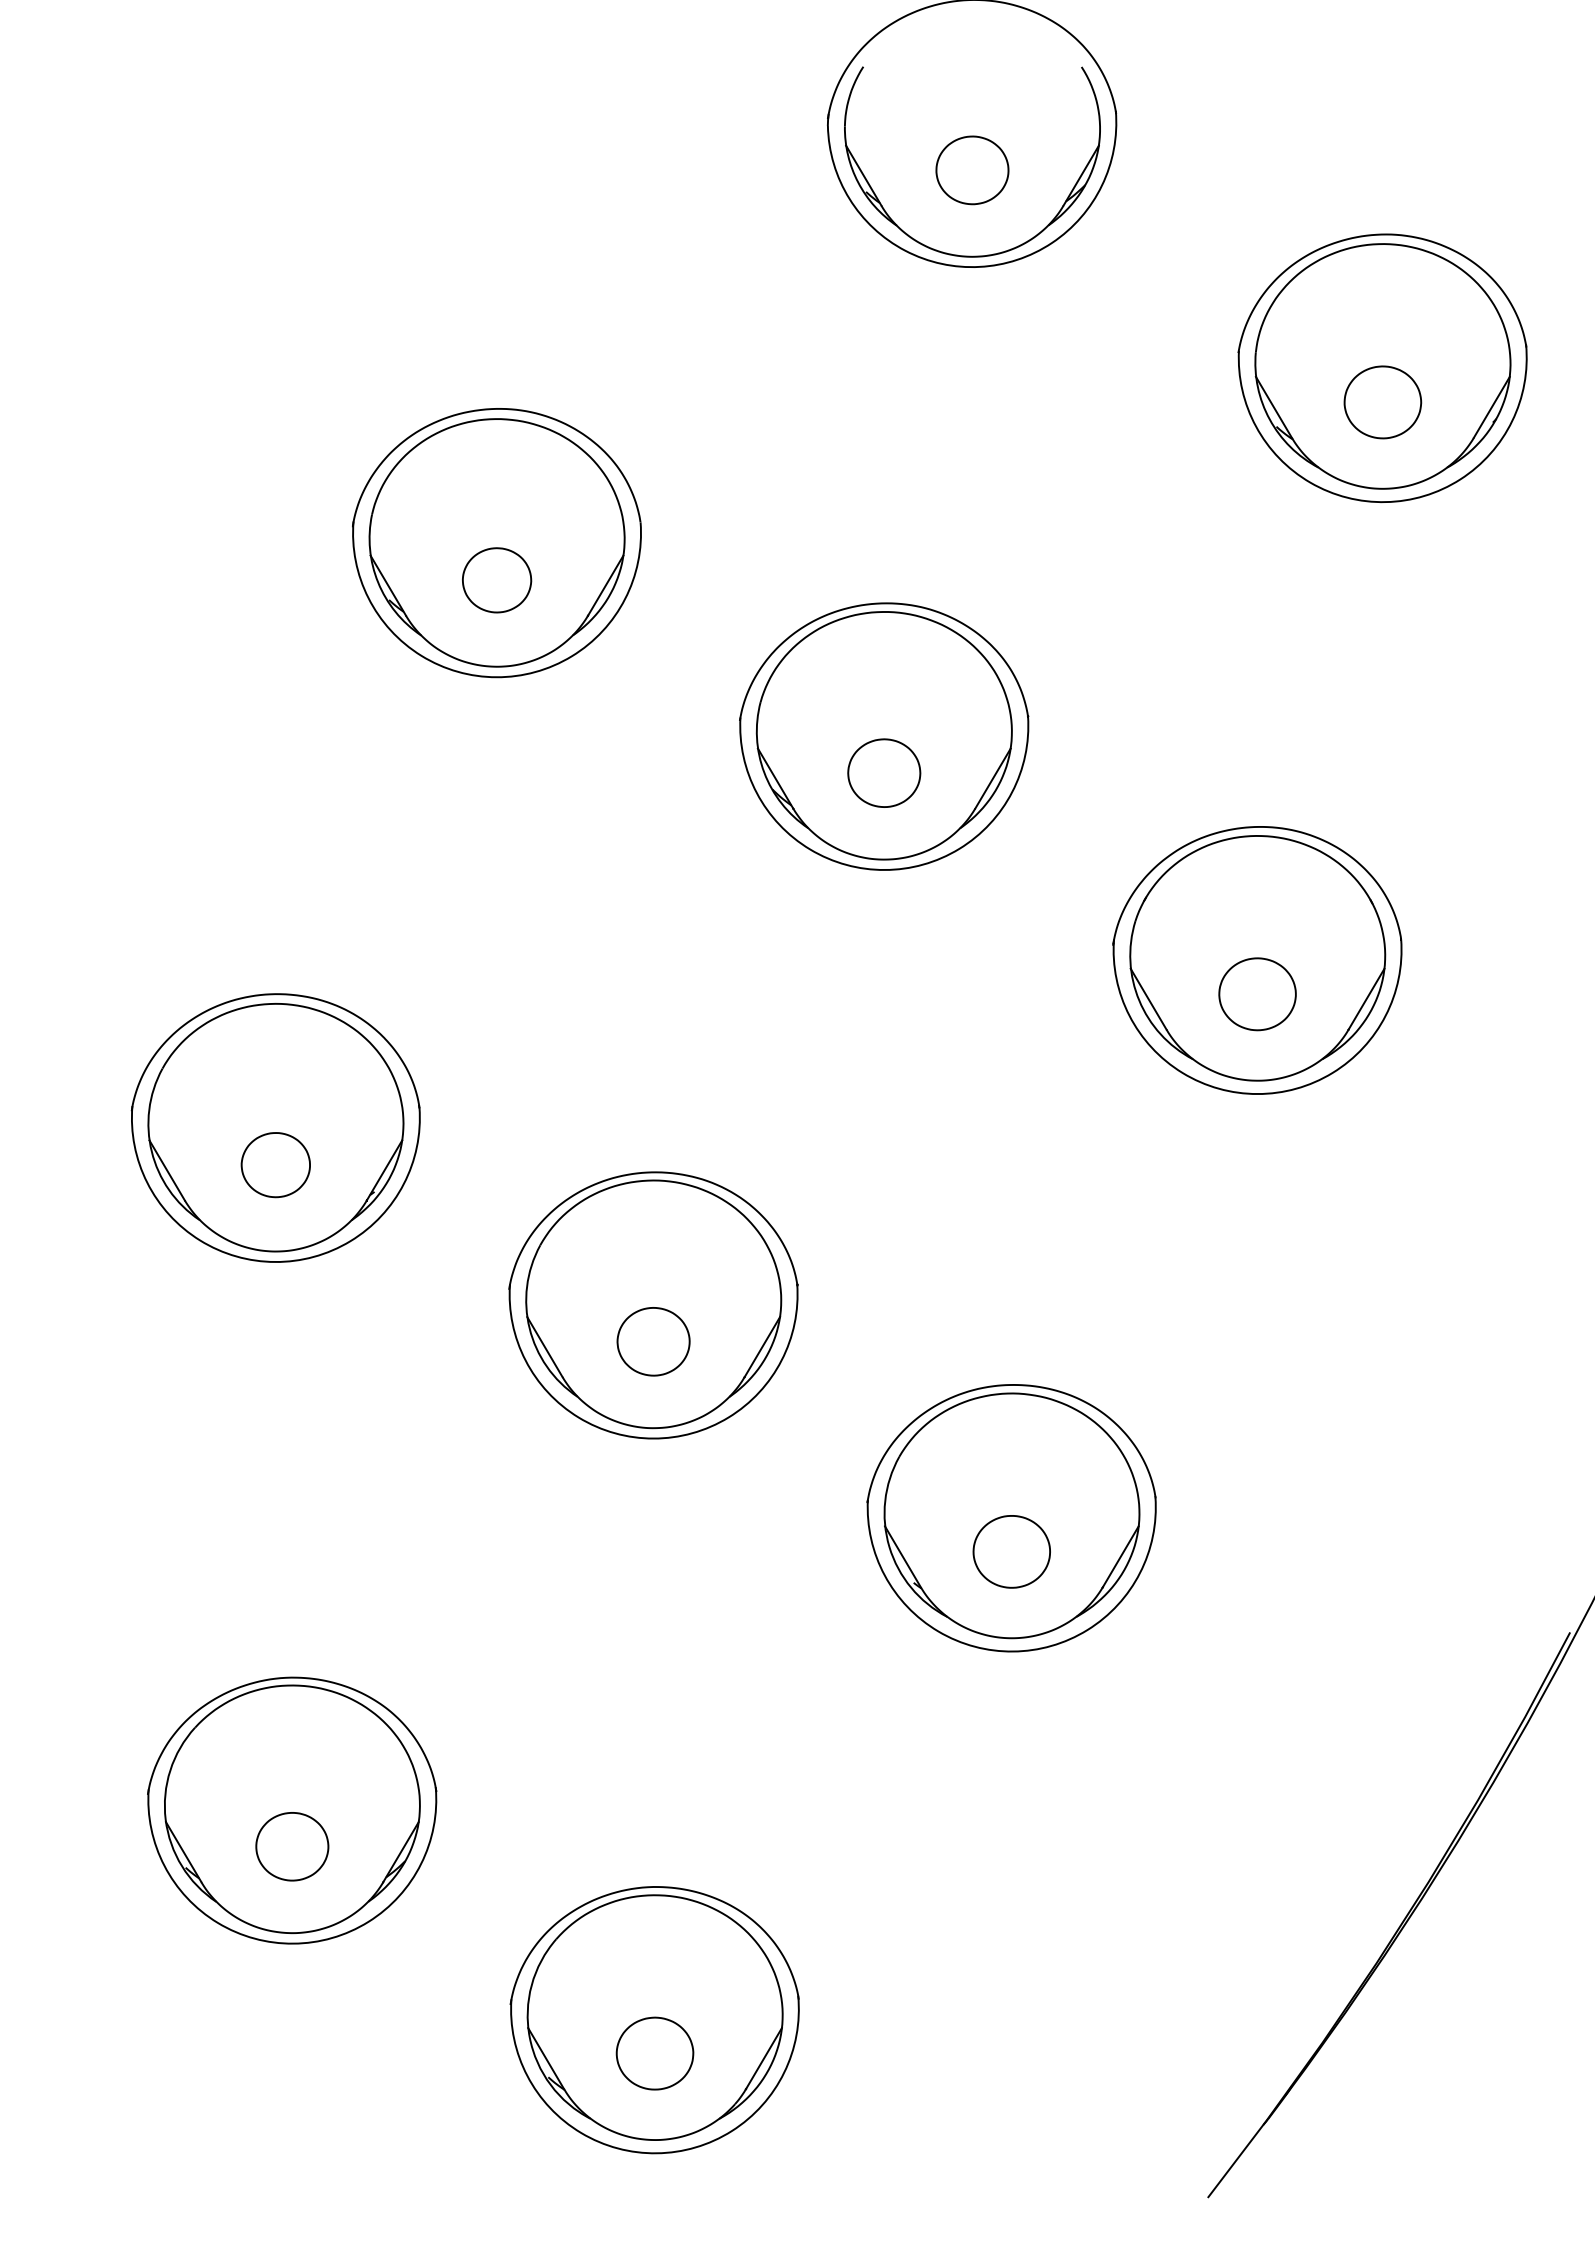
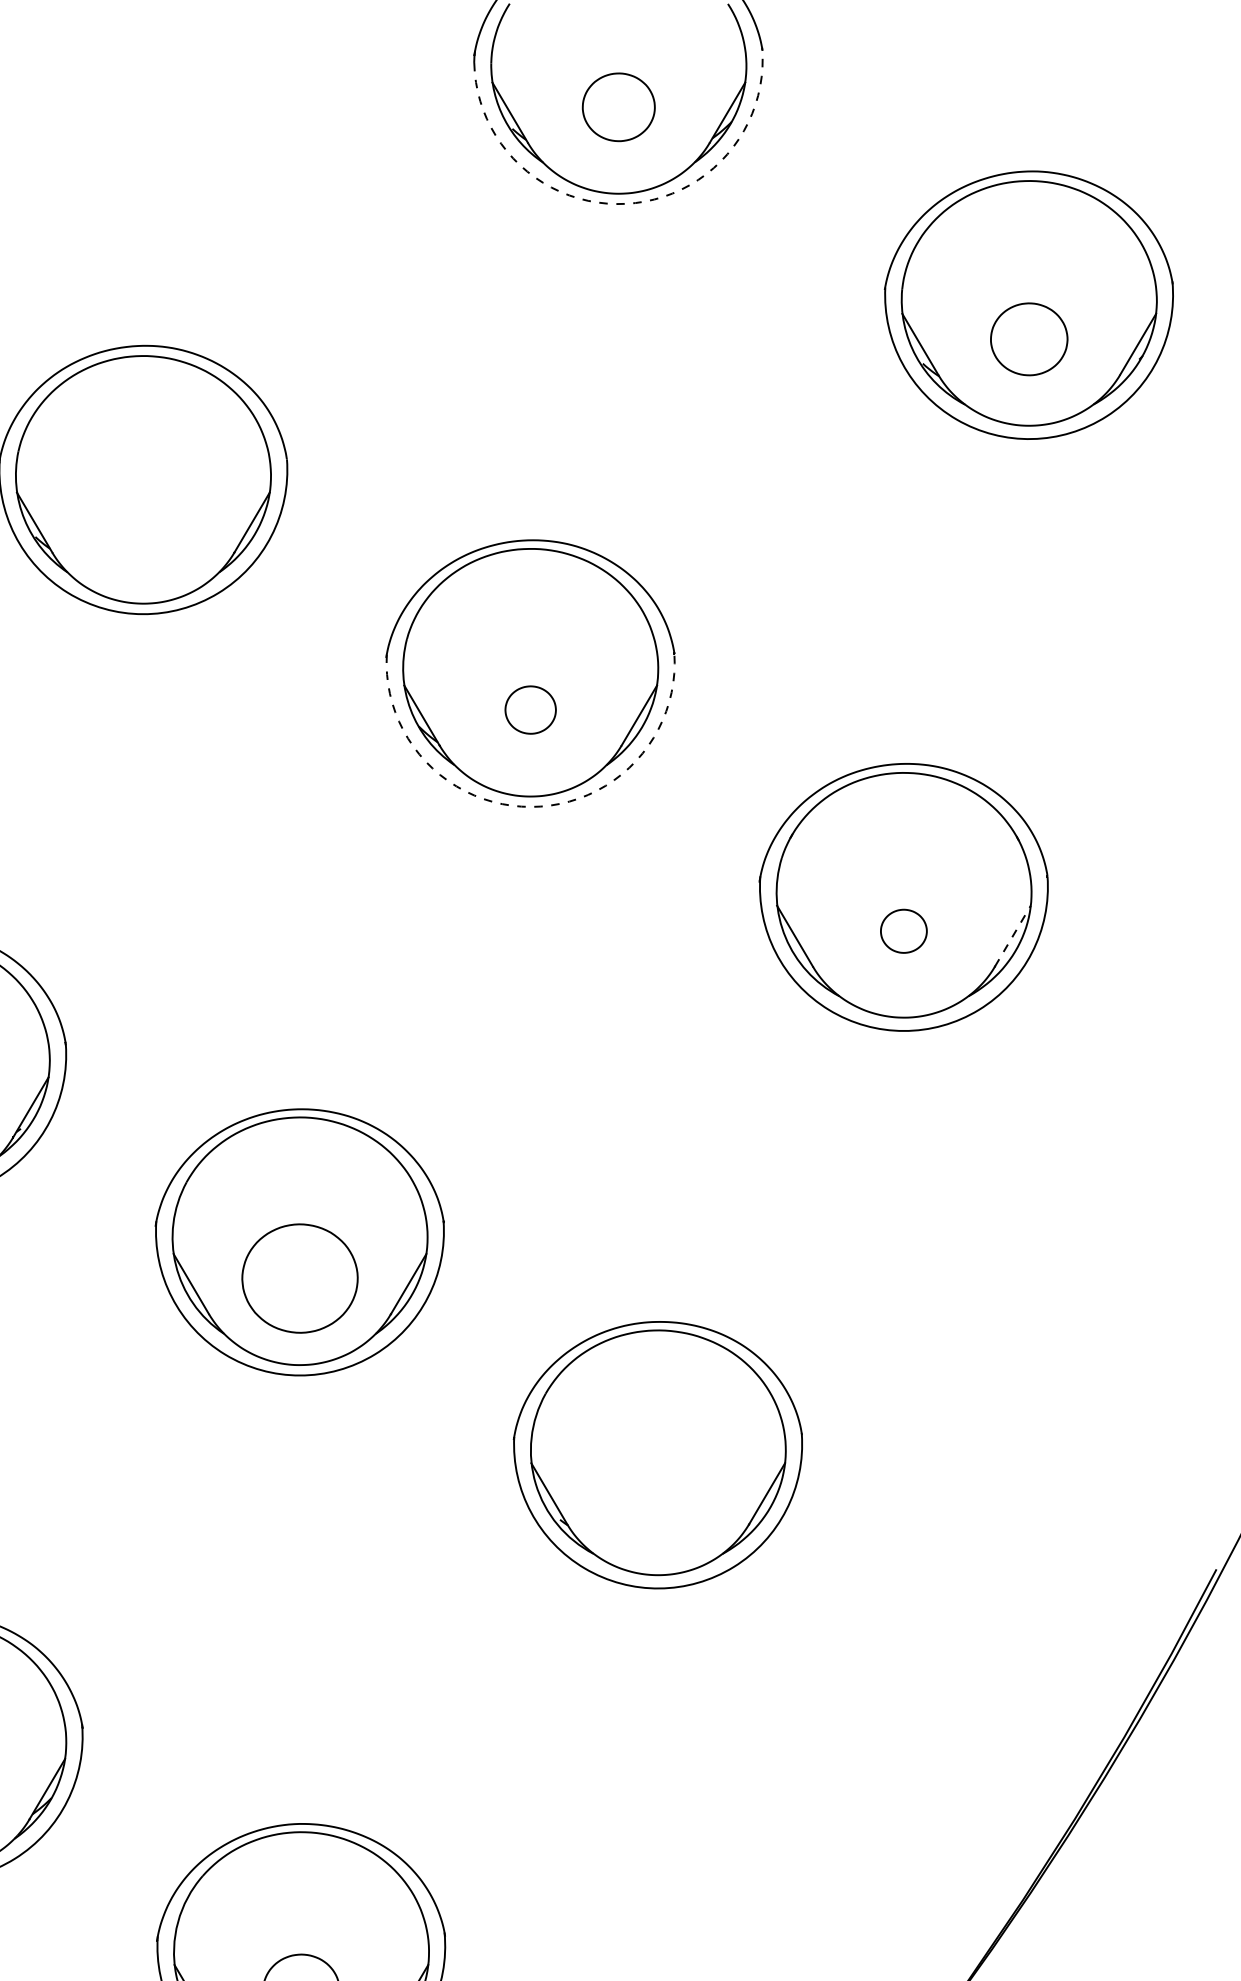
arc: (979, 266) -> (625, 203), solid -> dashed
part: (497, 580) -> (143, 517), removed
part: (884, 772) -> (530, 709), size x0.7
arc: (884, 870) -> (530, 807), solid -> dashed
part: (1257, 994) -> (903, 931), size x0.6
line: (1366, 998) -> (1012, 935), solid -> dashed
part: (653, 1341) -> (299, 1278), size x1.6
part: (1011, 1551) -> (657, 1488), removed

